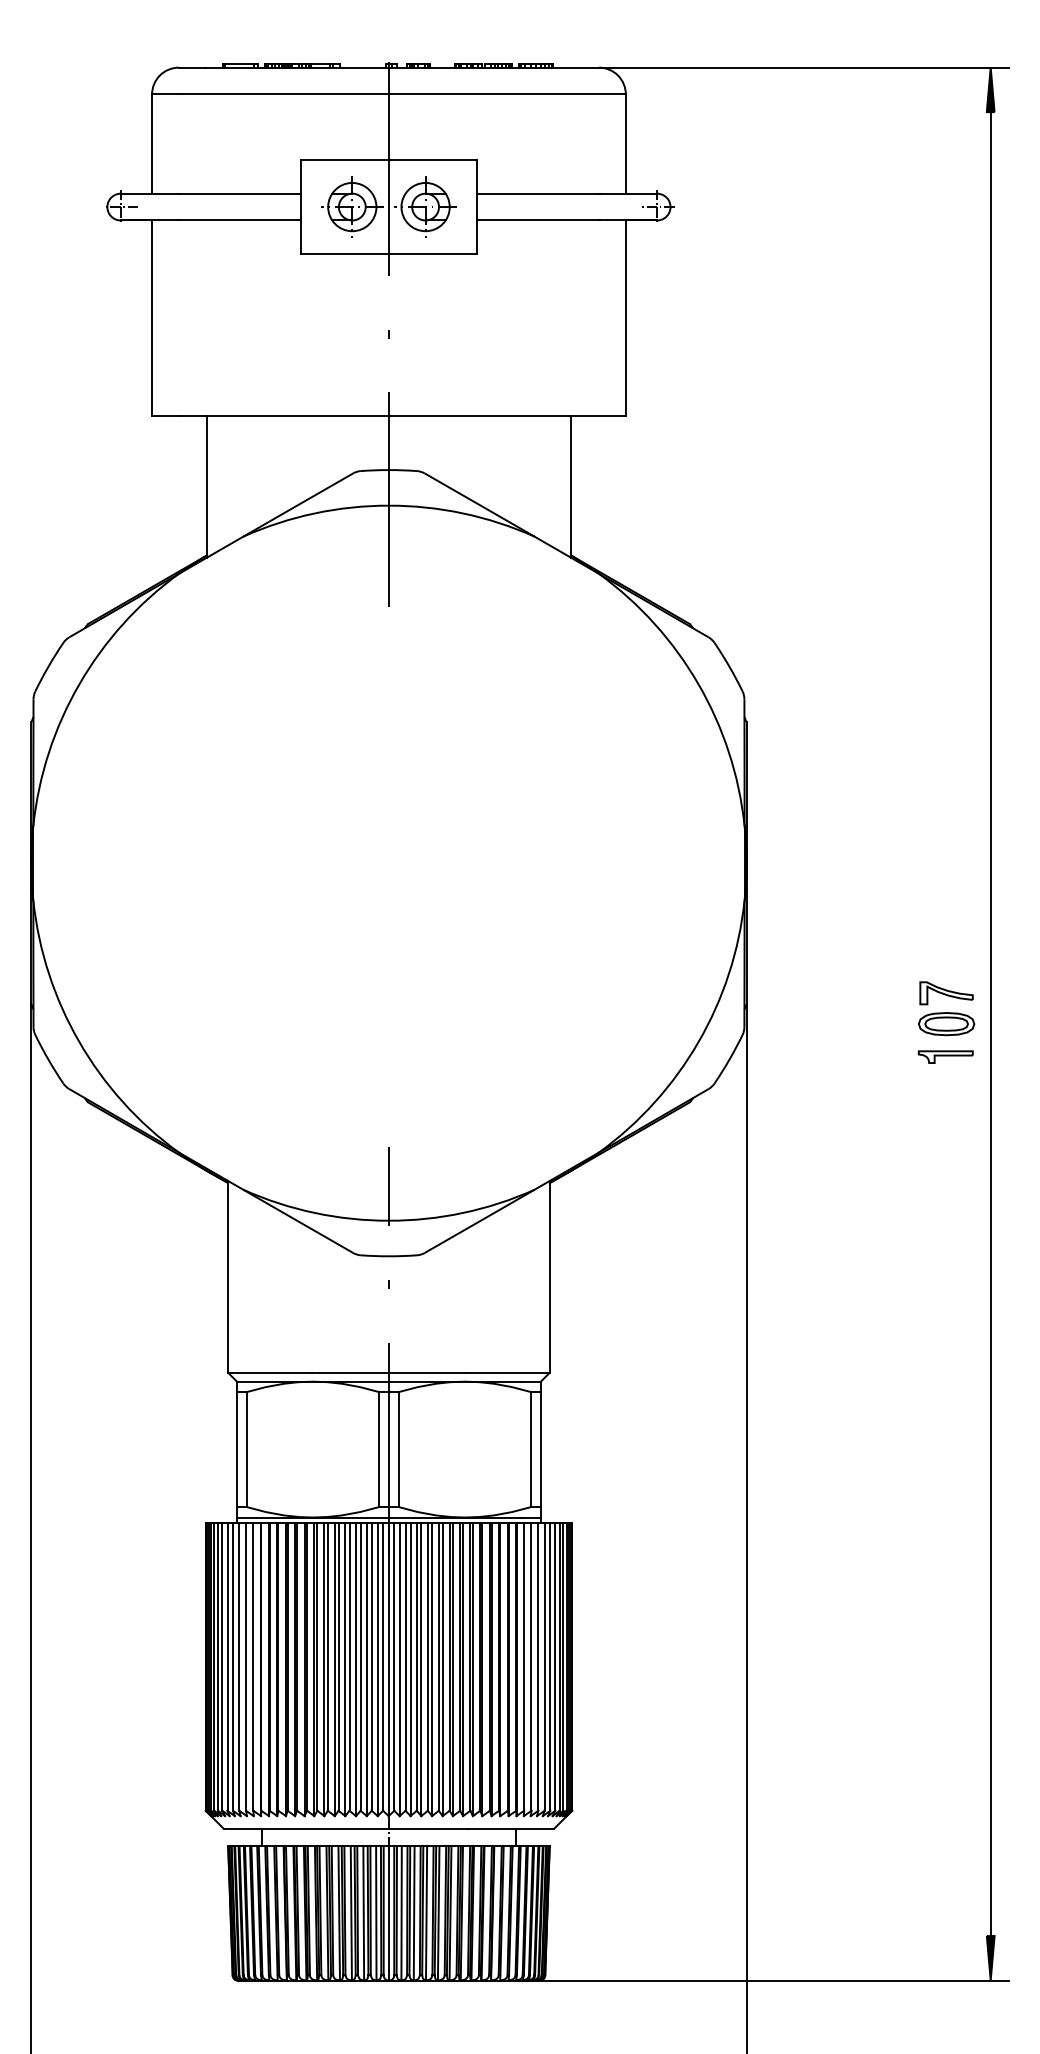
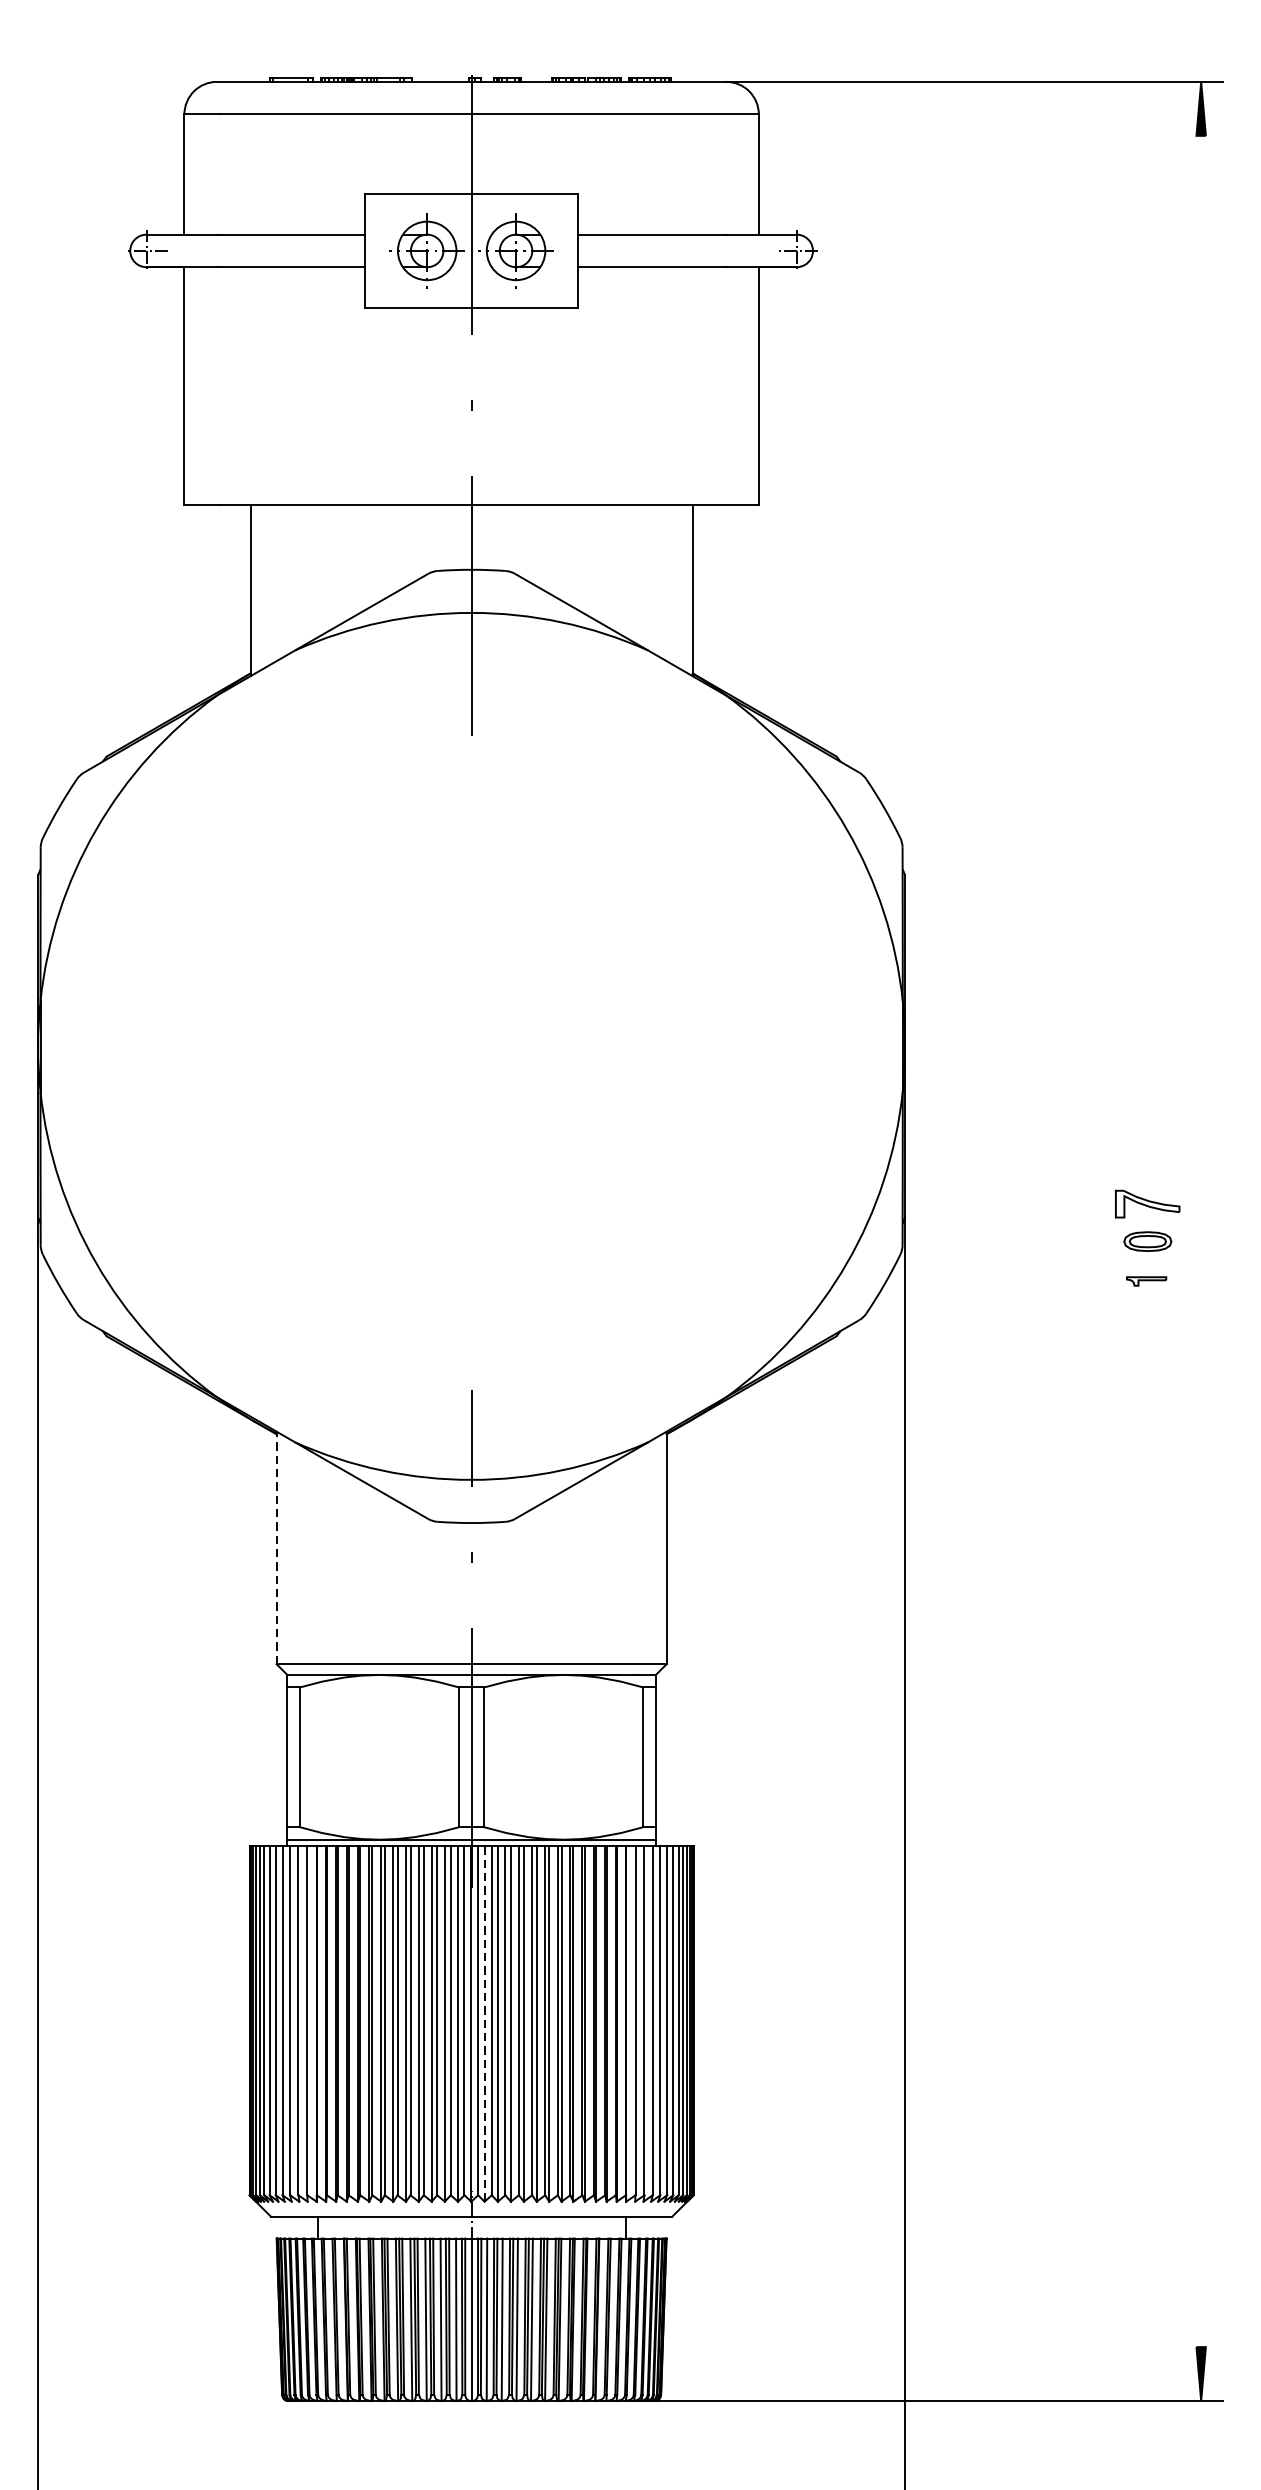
part: (946, 1024) -> (1147, 1241), size x0.7
line: (990, 1024) -> (1200, 1241), removed
part: (945, 1056) -> (1146, 1280), size x0.6
line: (228, 1276) -> (277, 1547), solid -> dashed
line: (399, 1669) -> (484, 2023), solid -> dashed

